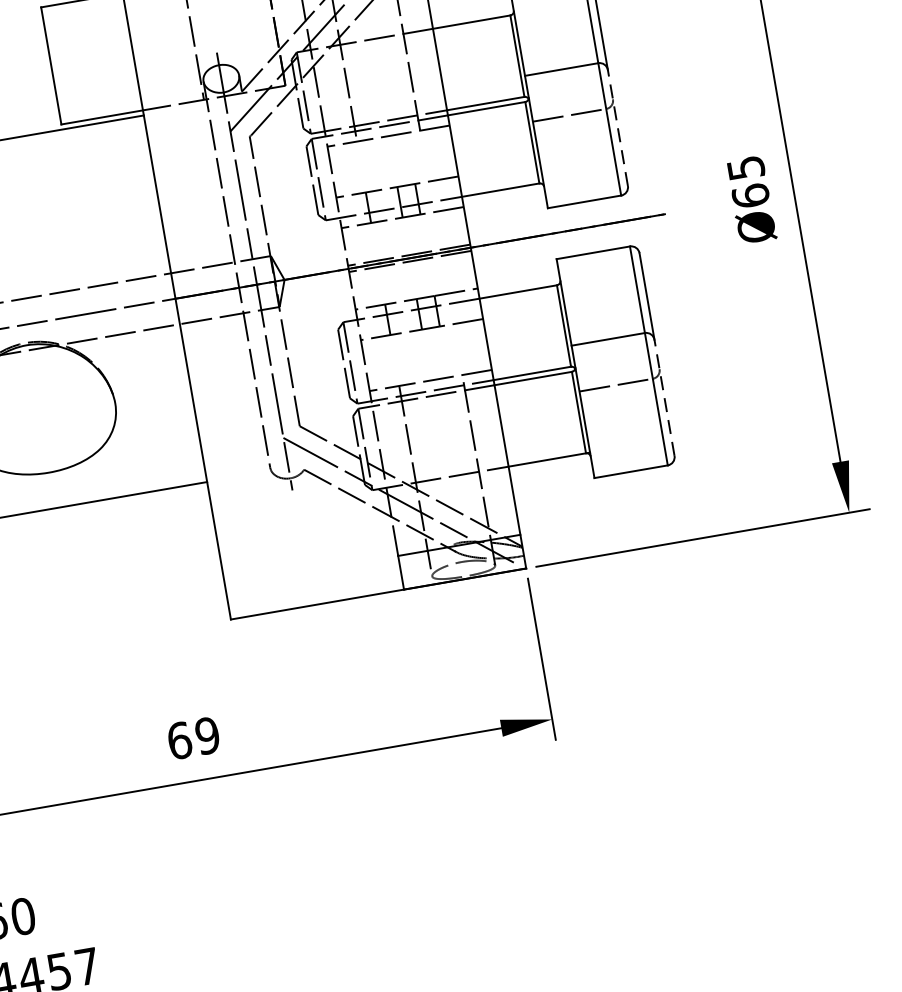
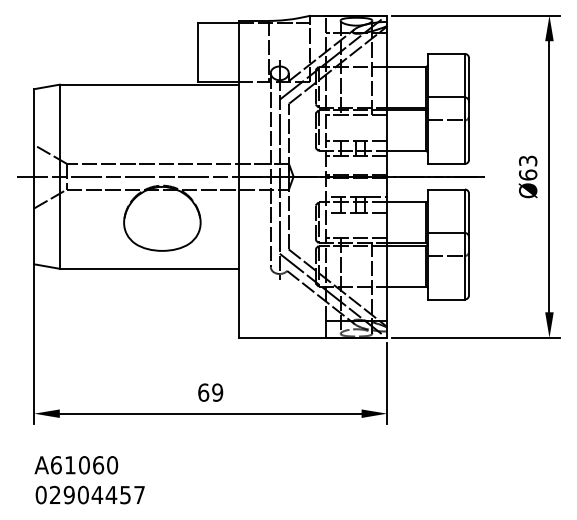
line: (618, 127) -> (469, 130), dashed -> solid
text: (744, 167) -> (527, 160), Ø65 -> Ø63
line: (665, 396) -> (469, 265), dashed -> solid

